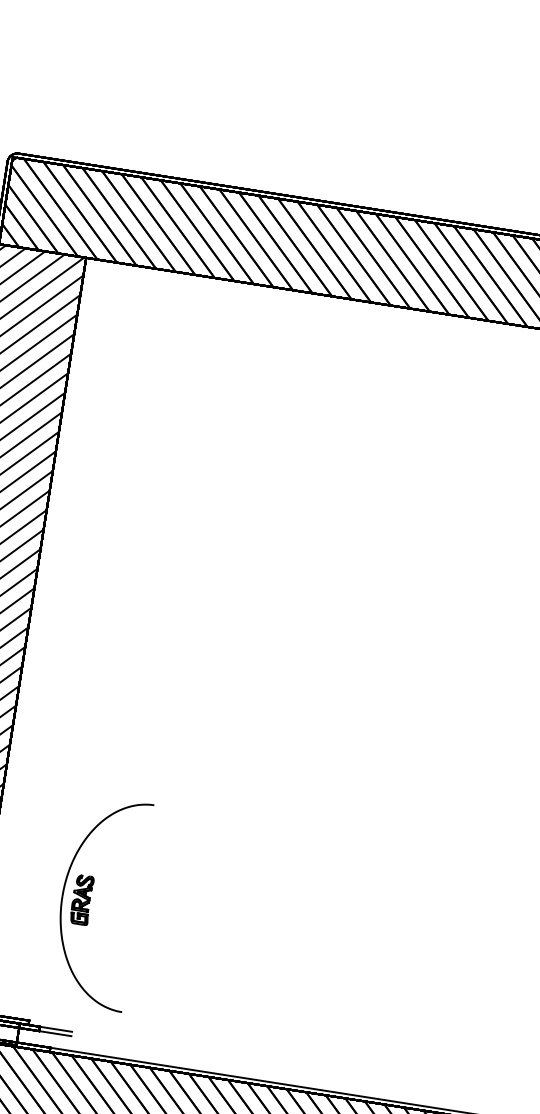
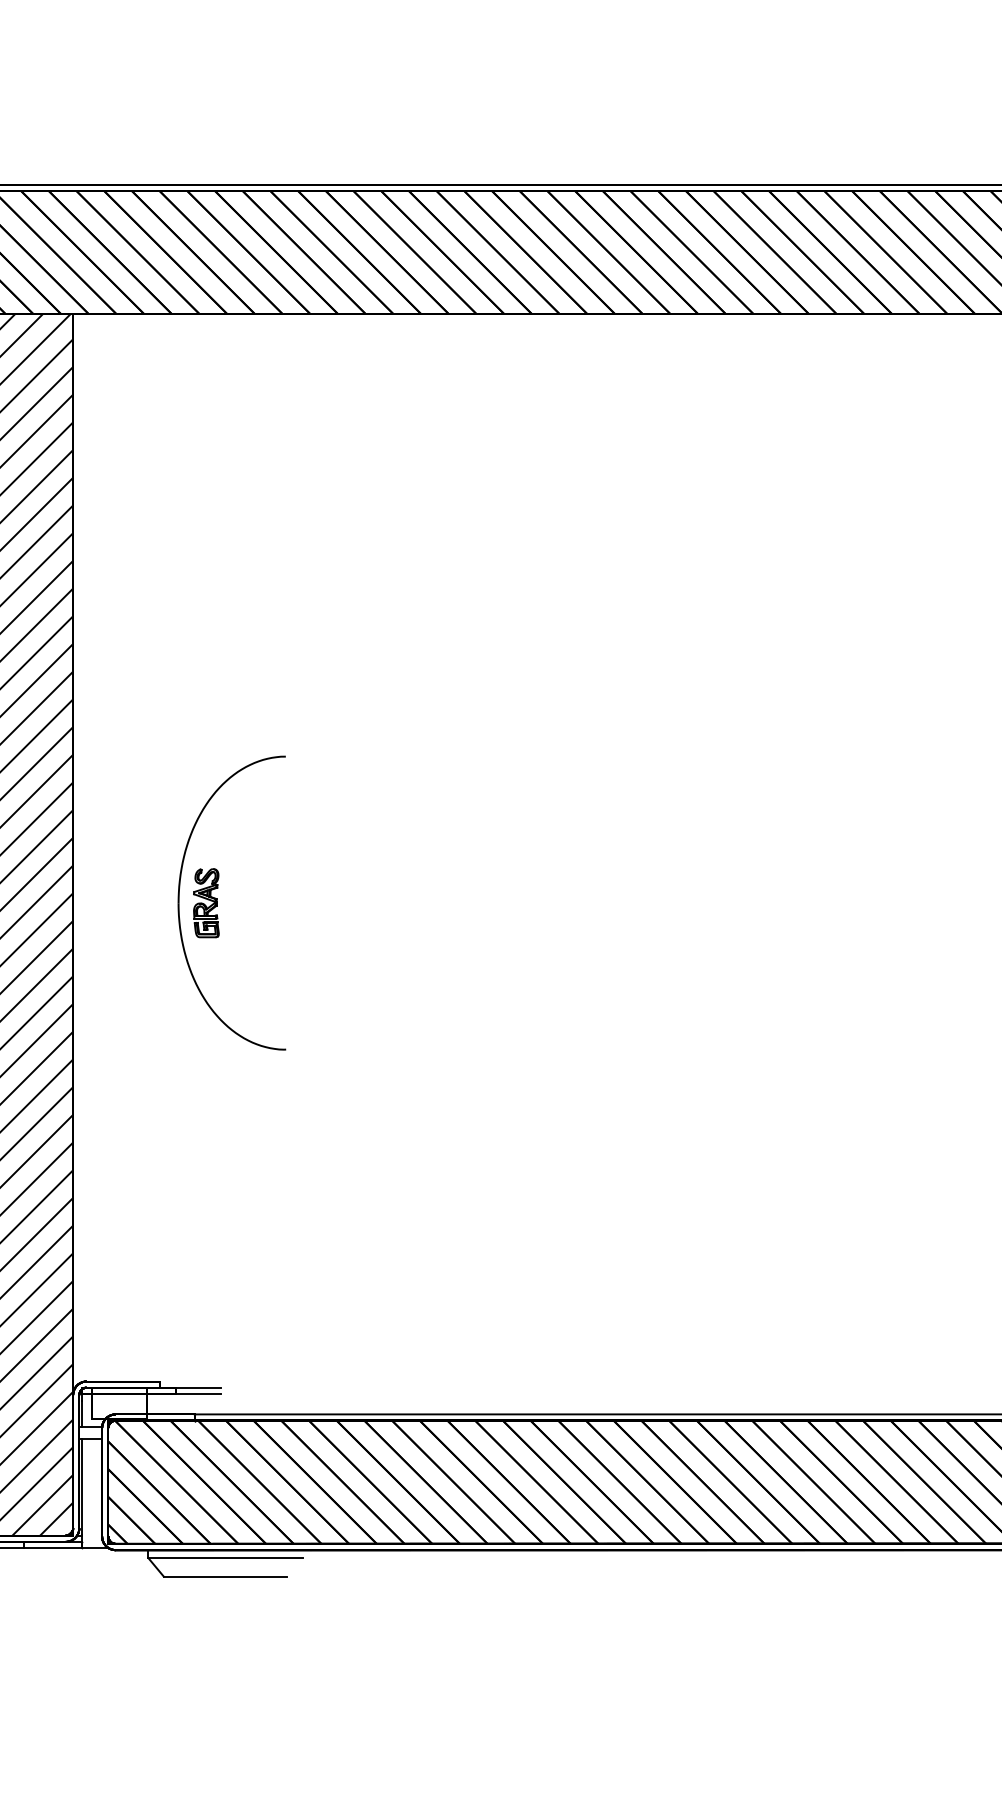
part: (89, 900) -> (217, 902), moved

